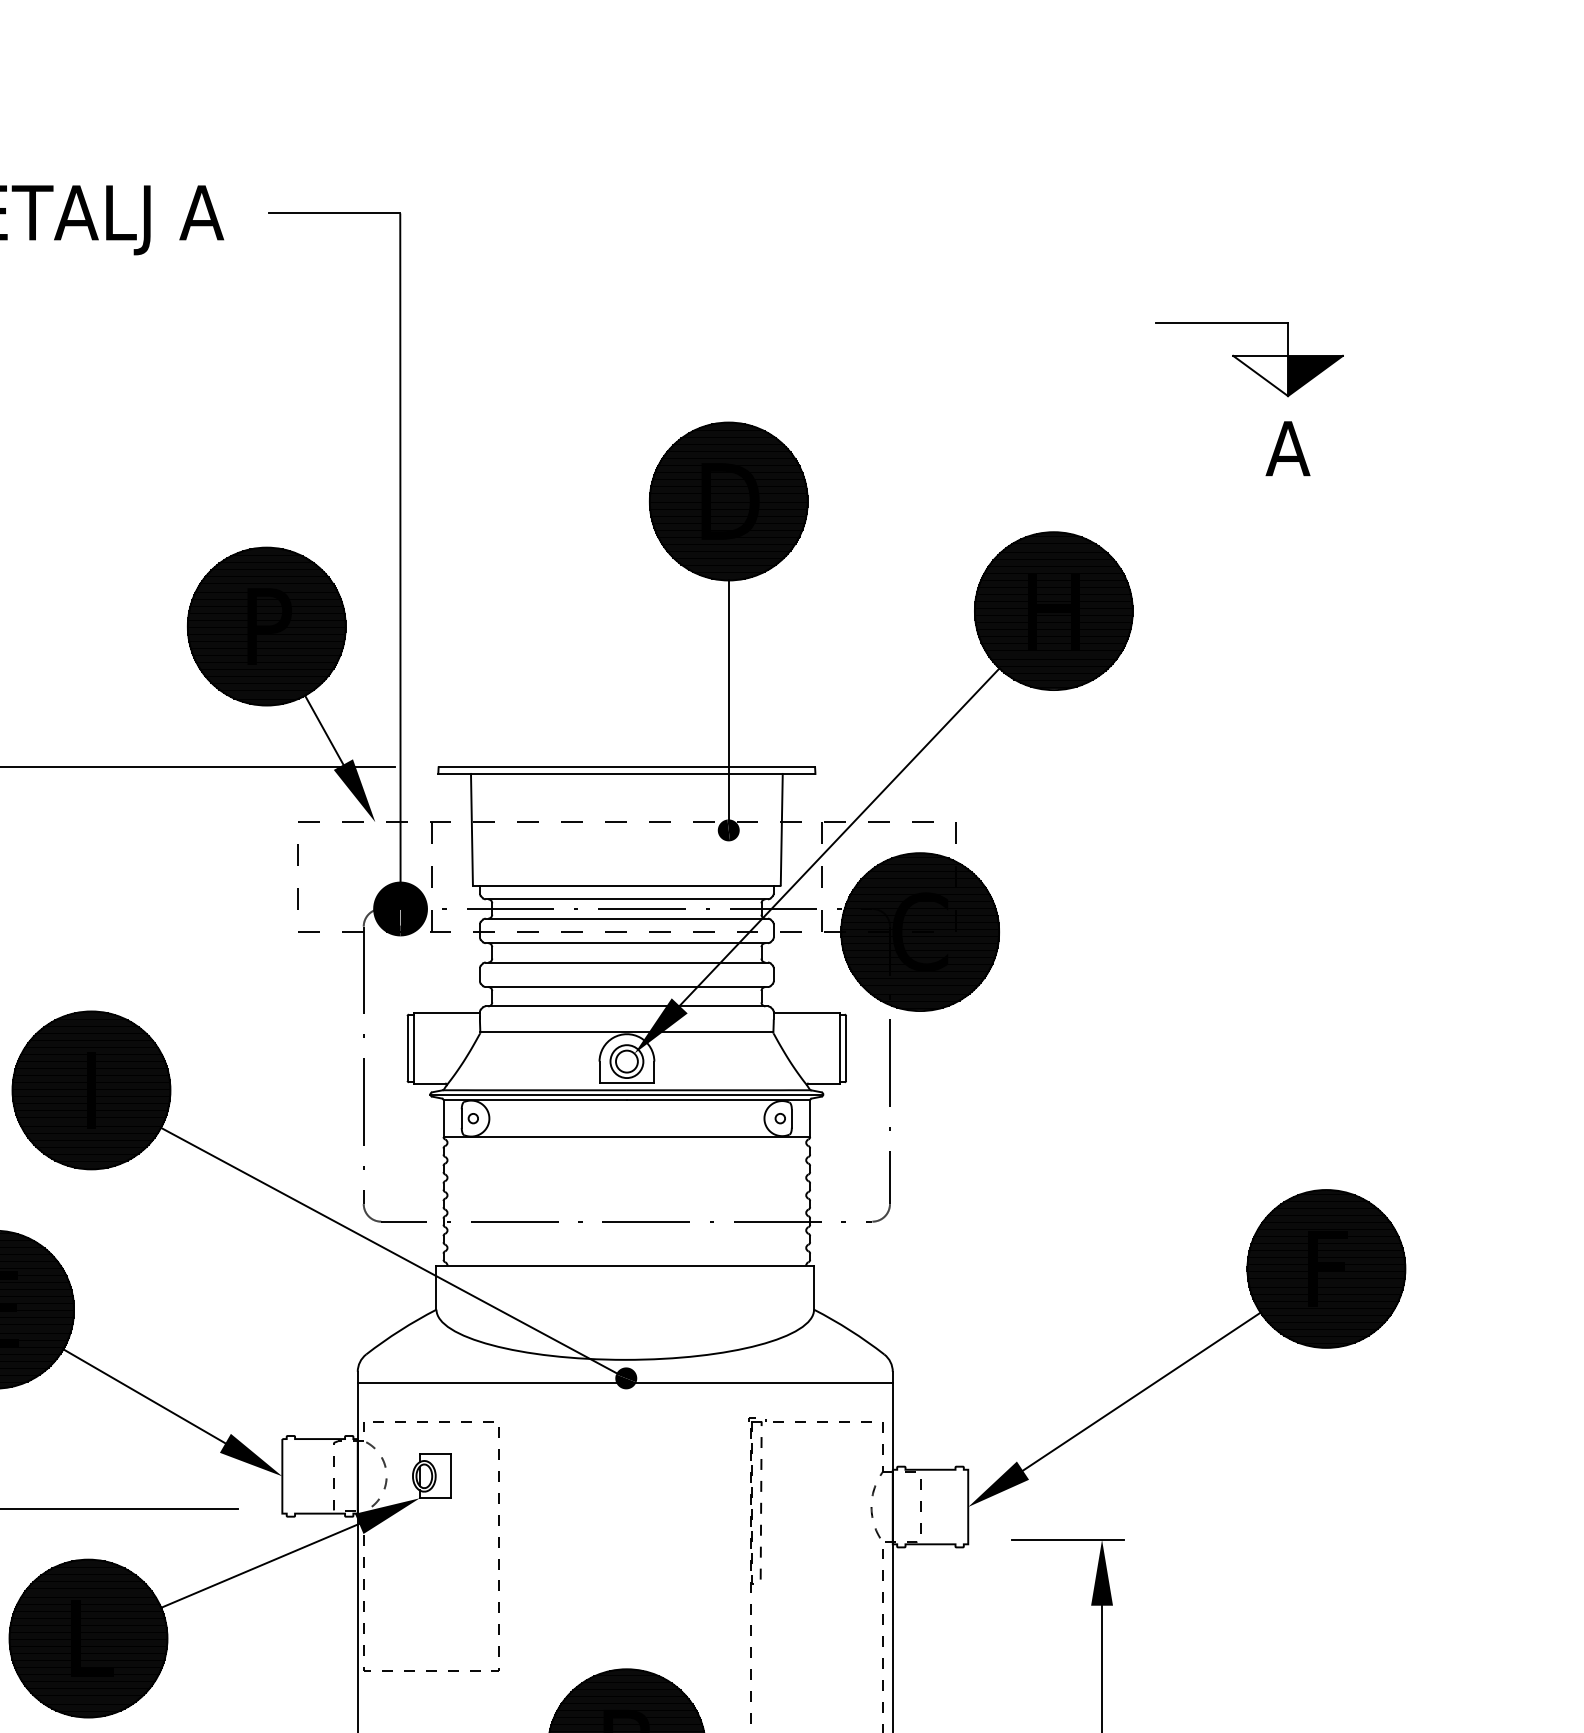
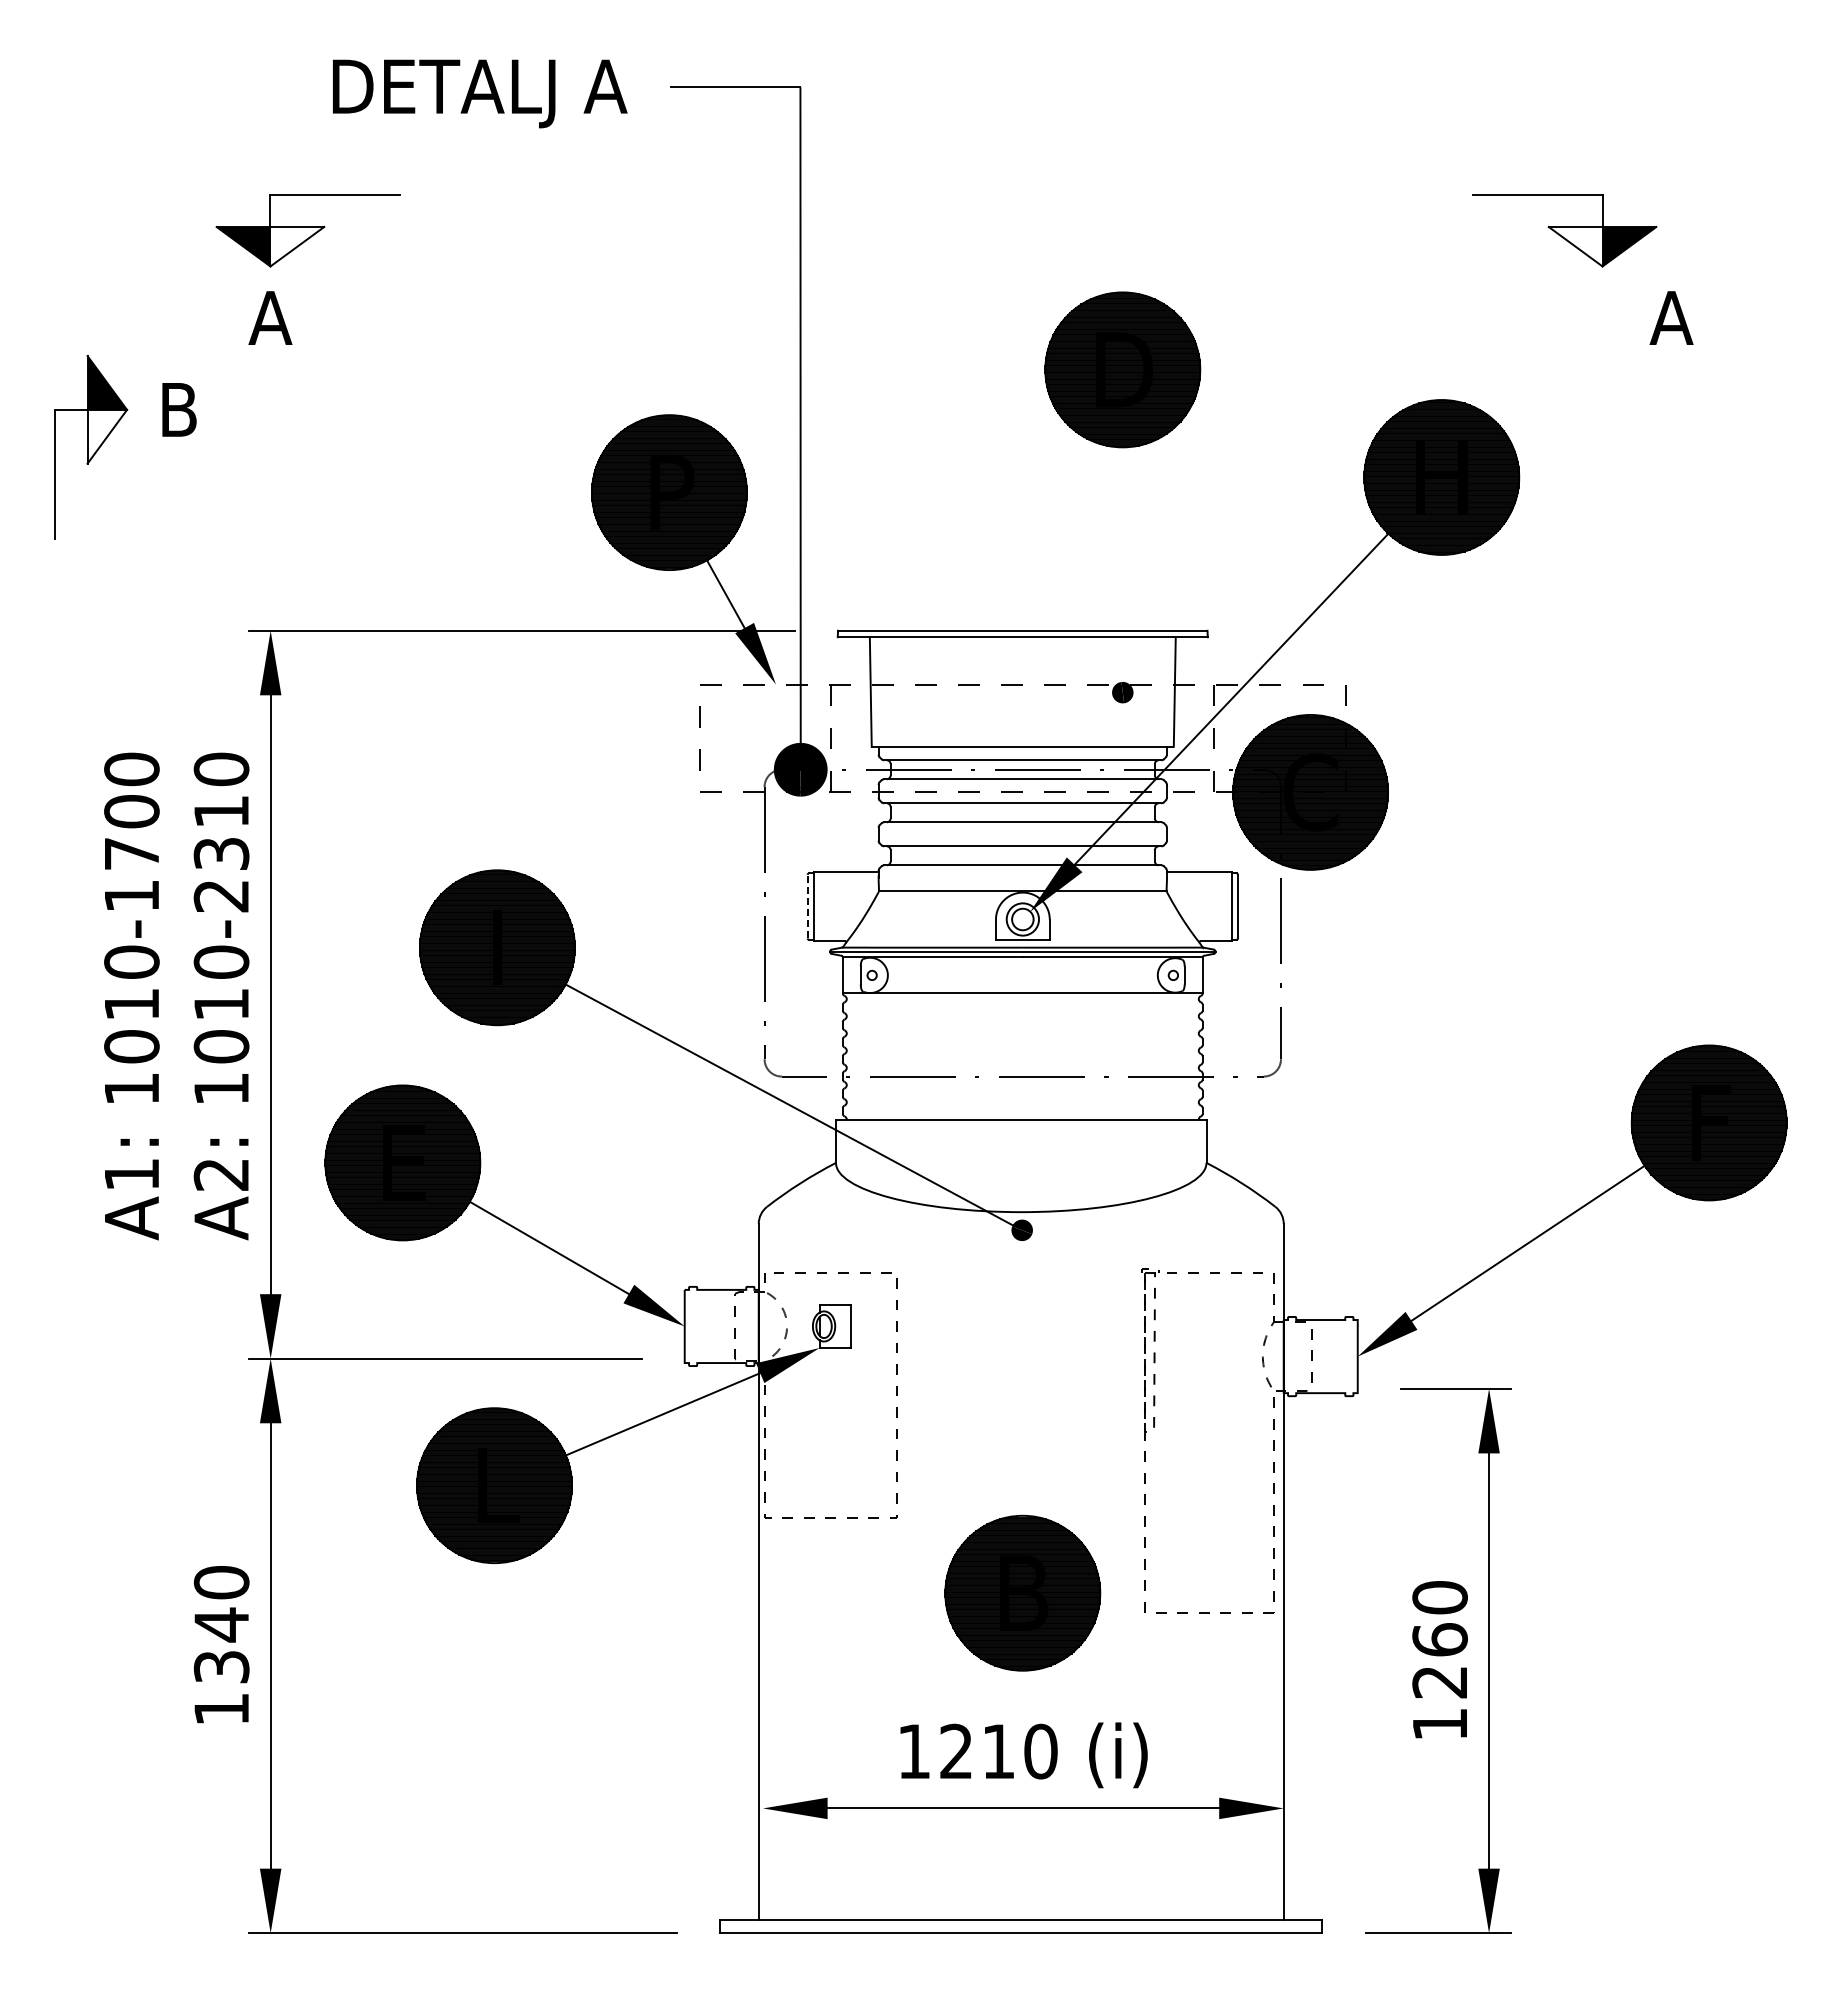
part: (1249, 359) -> (1564, 230), moved
line: (728, 700) -> (1122, 565), removed
line: (407, 1048) -> (807, 906), solid -> dashed
line: (624, 1383) -> (1020, 1235), removed

